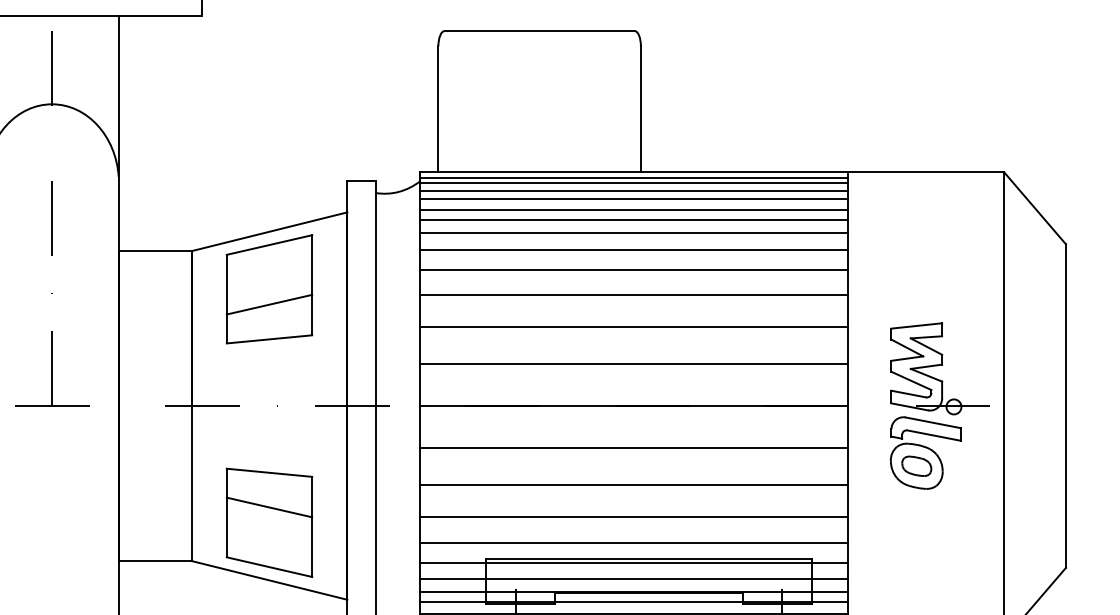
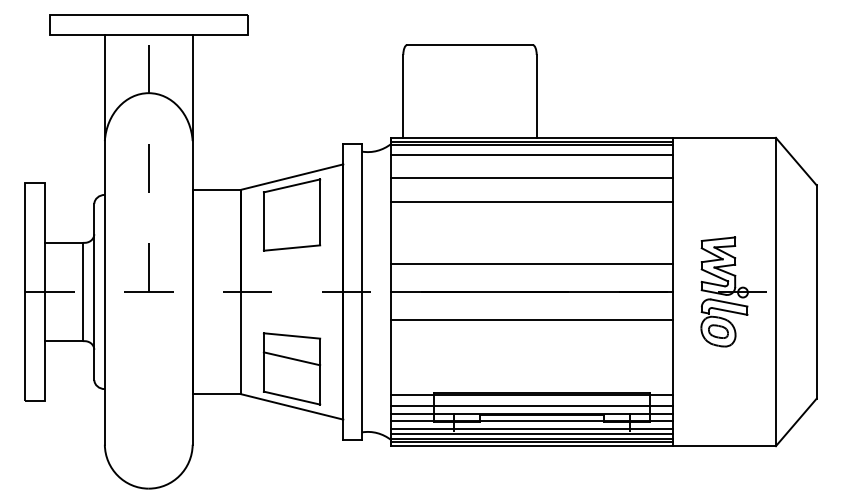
line: (634, 191) -> (532, 150), removed
line: (634, 209) -> (532, 162), removed
line: (634, 220) -> (532, 169), removed
line: (634, 248) -> (532, 188), removed
line: (634, 296) -> (532, 219), removed
line: (268, 303) -> (291, 224), removed
line: (632, 327) -> (531, 240), removed
line: (632, 484) -> (531, 343), removed
line: (634, 516) -> (532, 364), removed
line: (634, 543) -> (532, 382), removed

